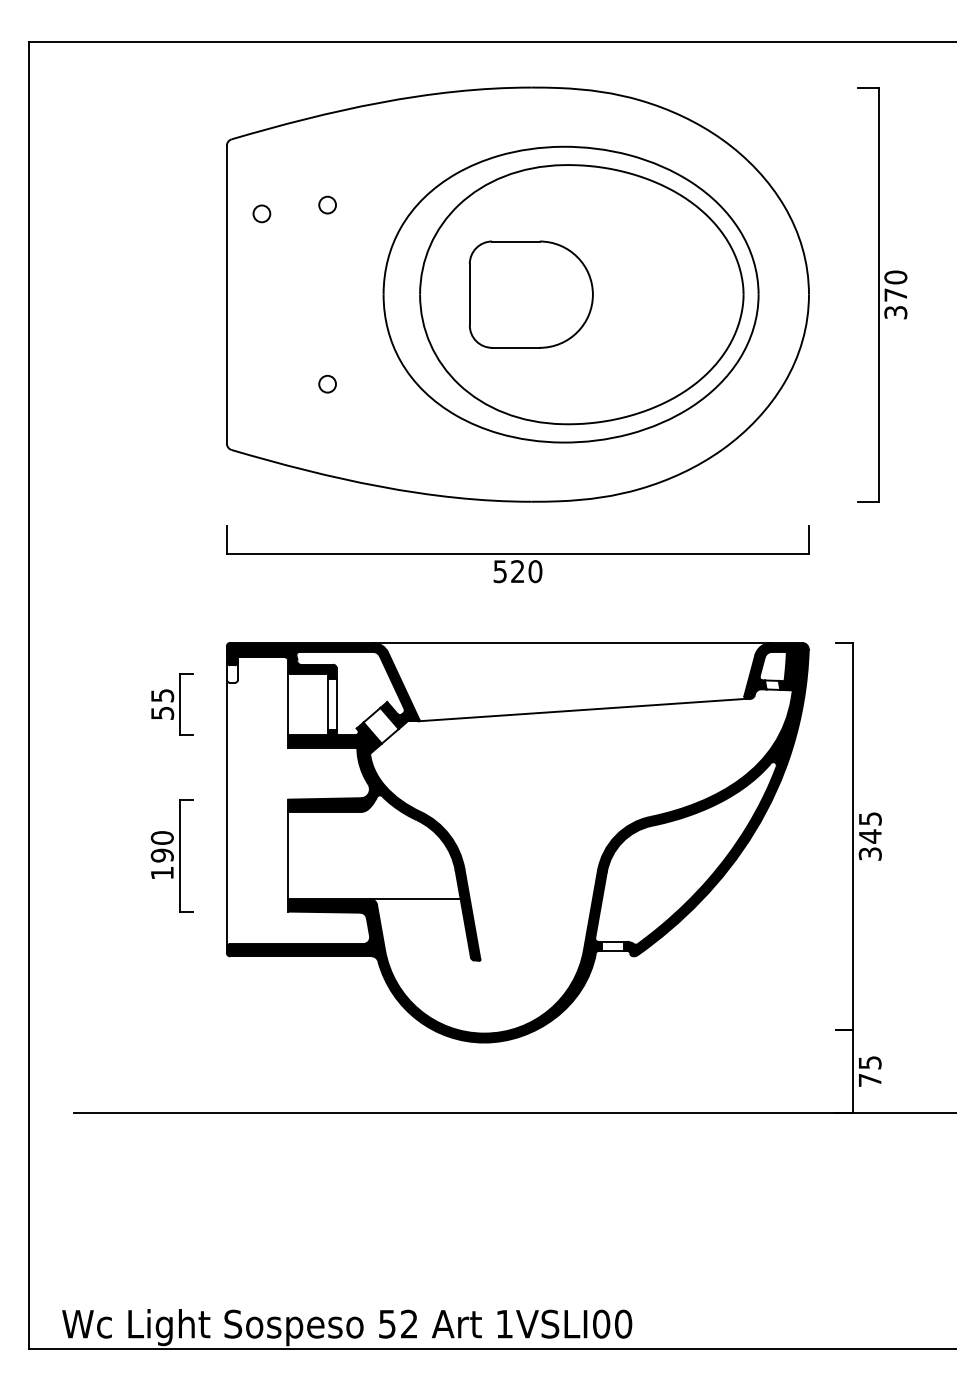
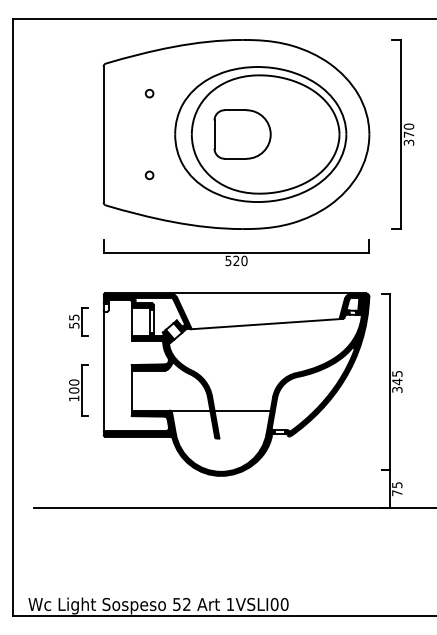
circle: (261, 213) -> (119, 97), removed
text: (163, 855) -> (74, 390), 190 -> 100
line: (531, 899) -> (242, 410), added

